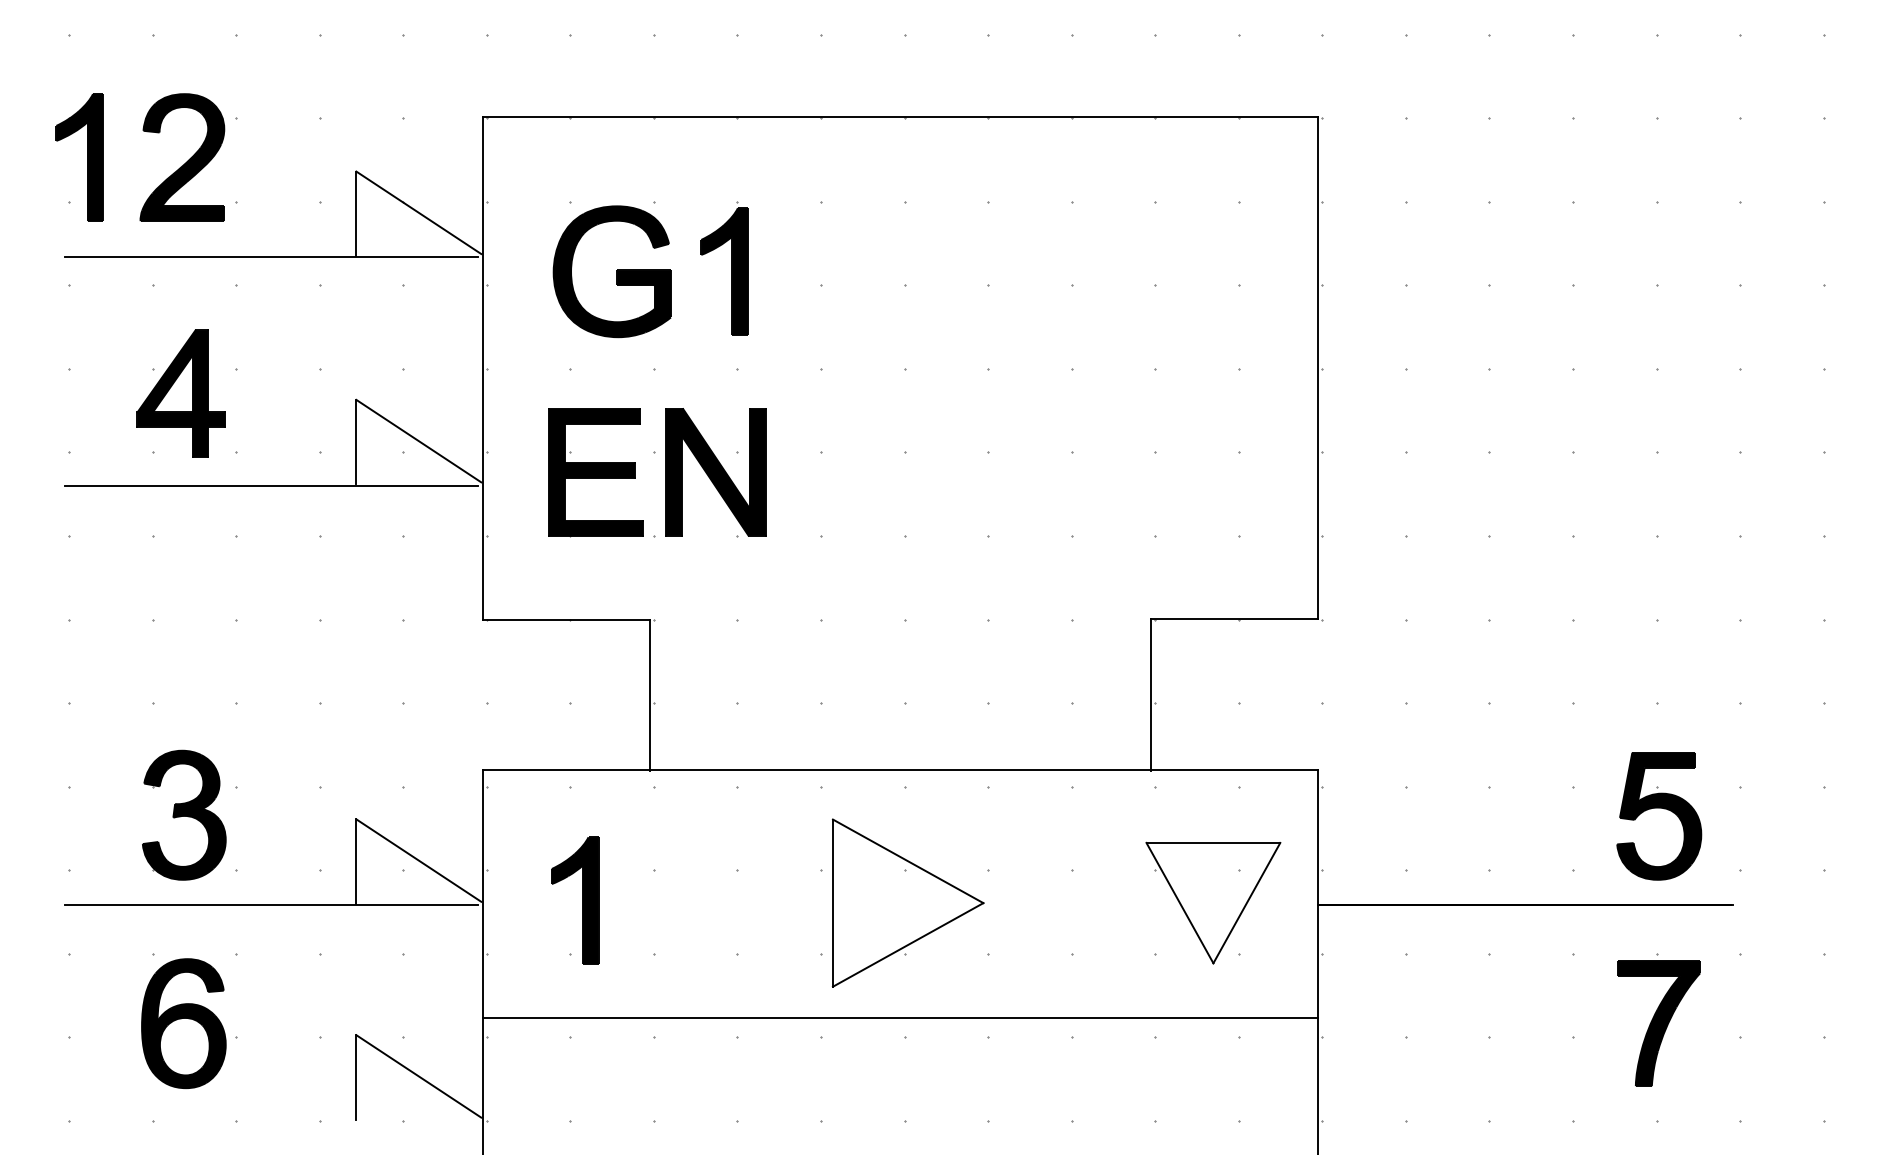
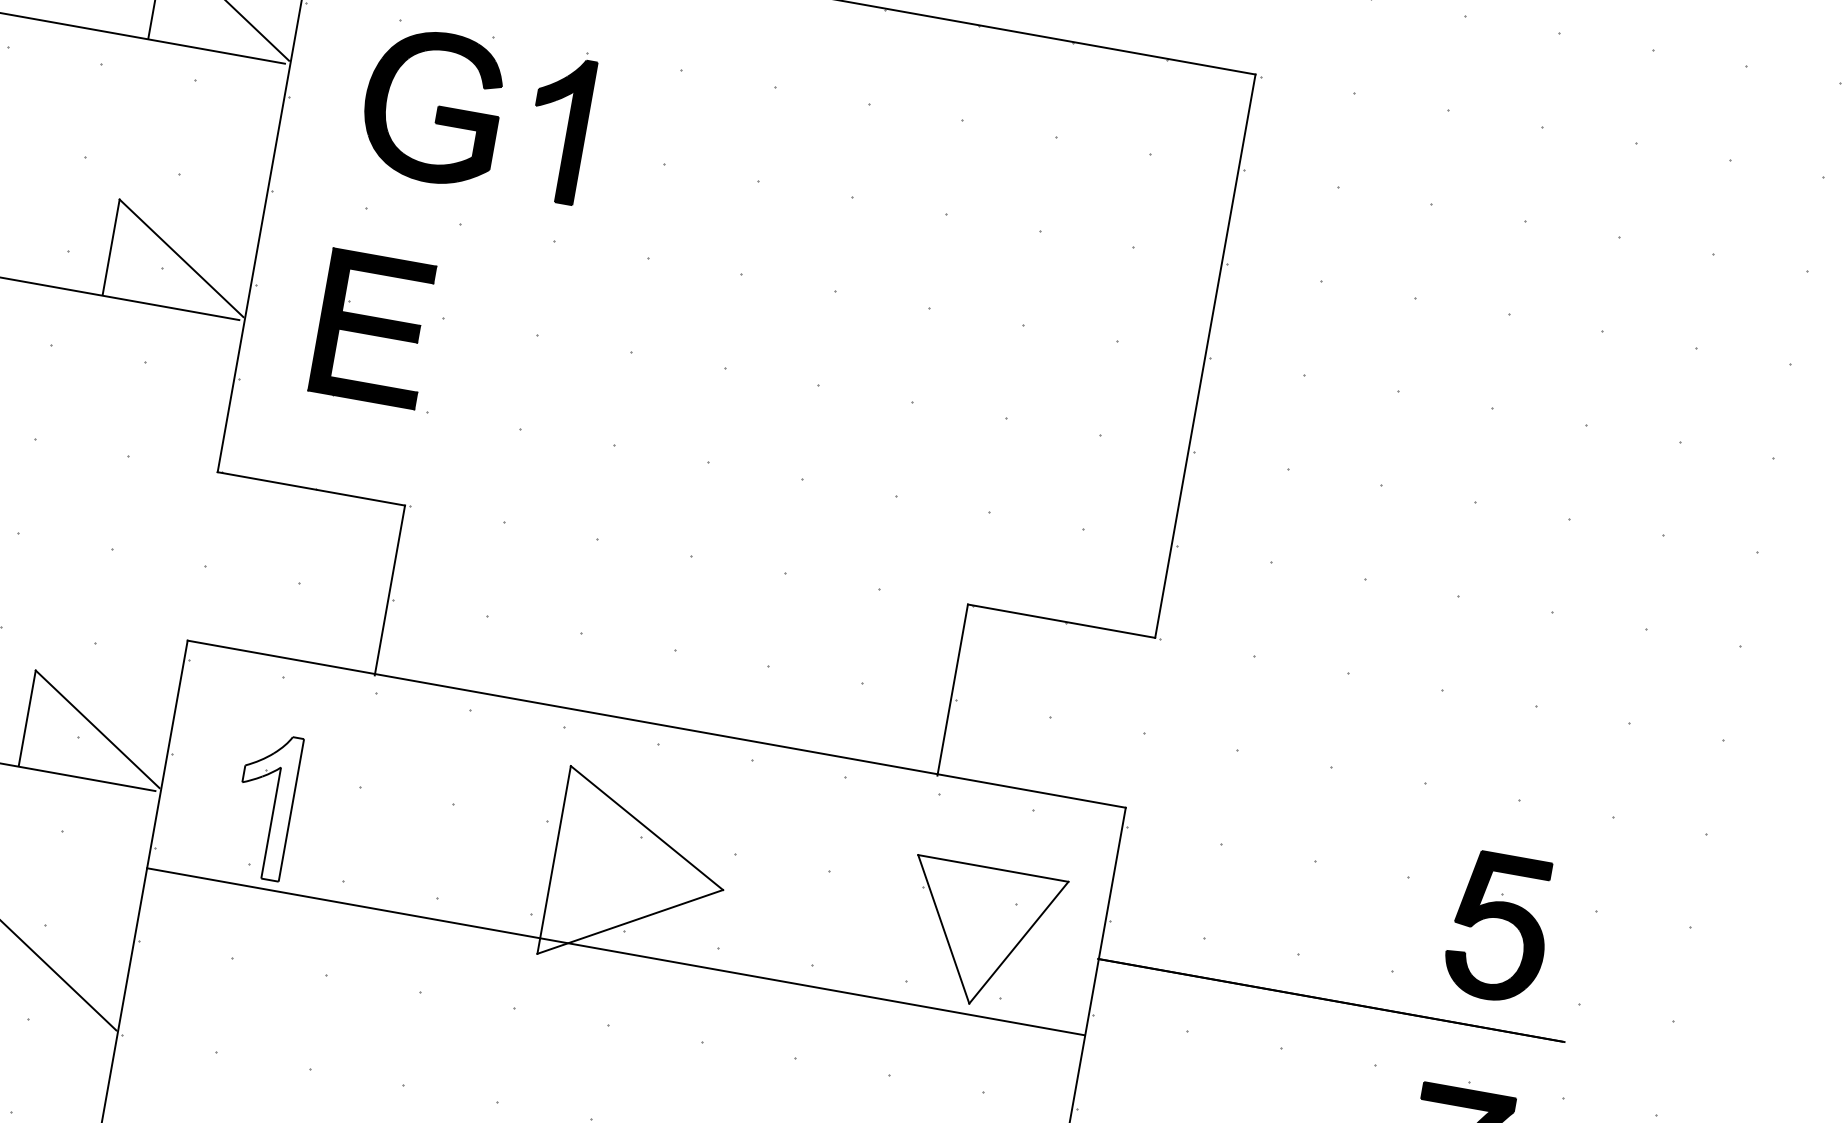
part: (715, 472) -> (508, 352), removed
fill: (574, 900) -> (264, 805), removed
line: (899, 1017) -> (614, 951), moved

